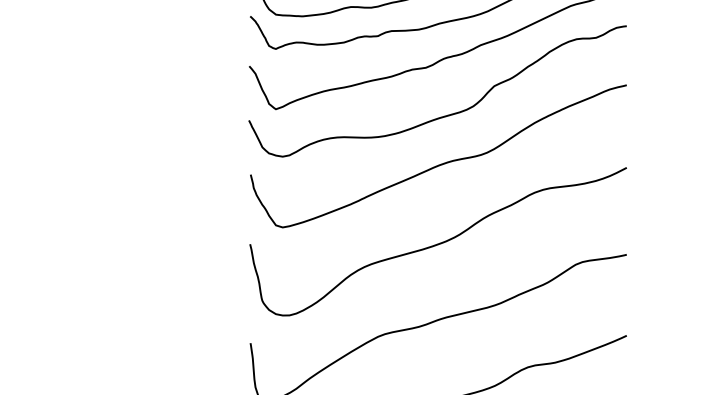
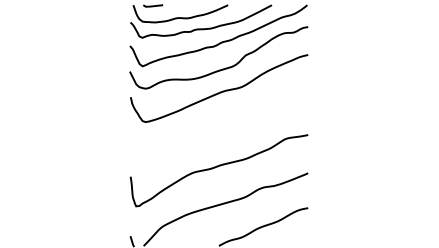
curve: (436, 243) -> (218, 129), removed

